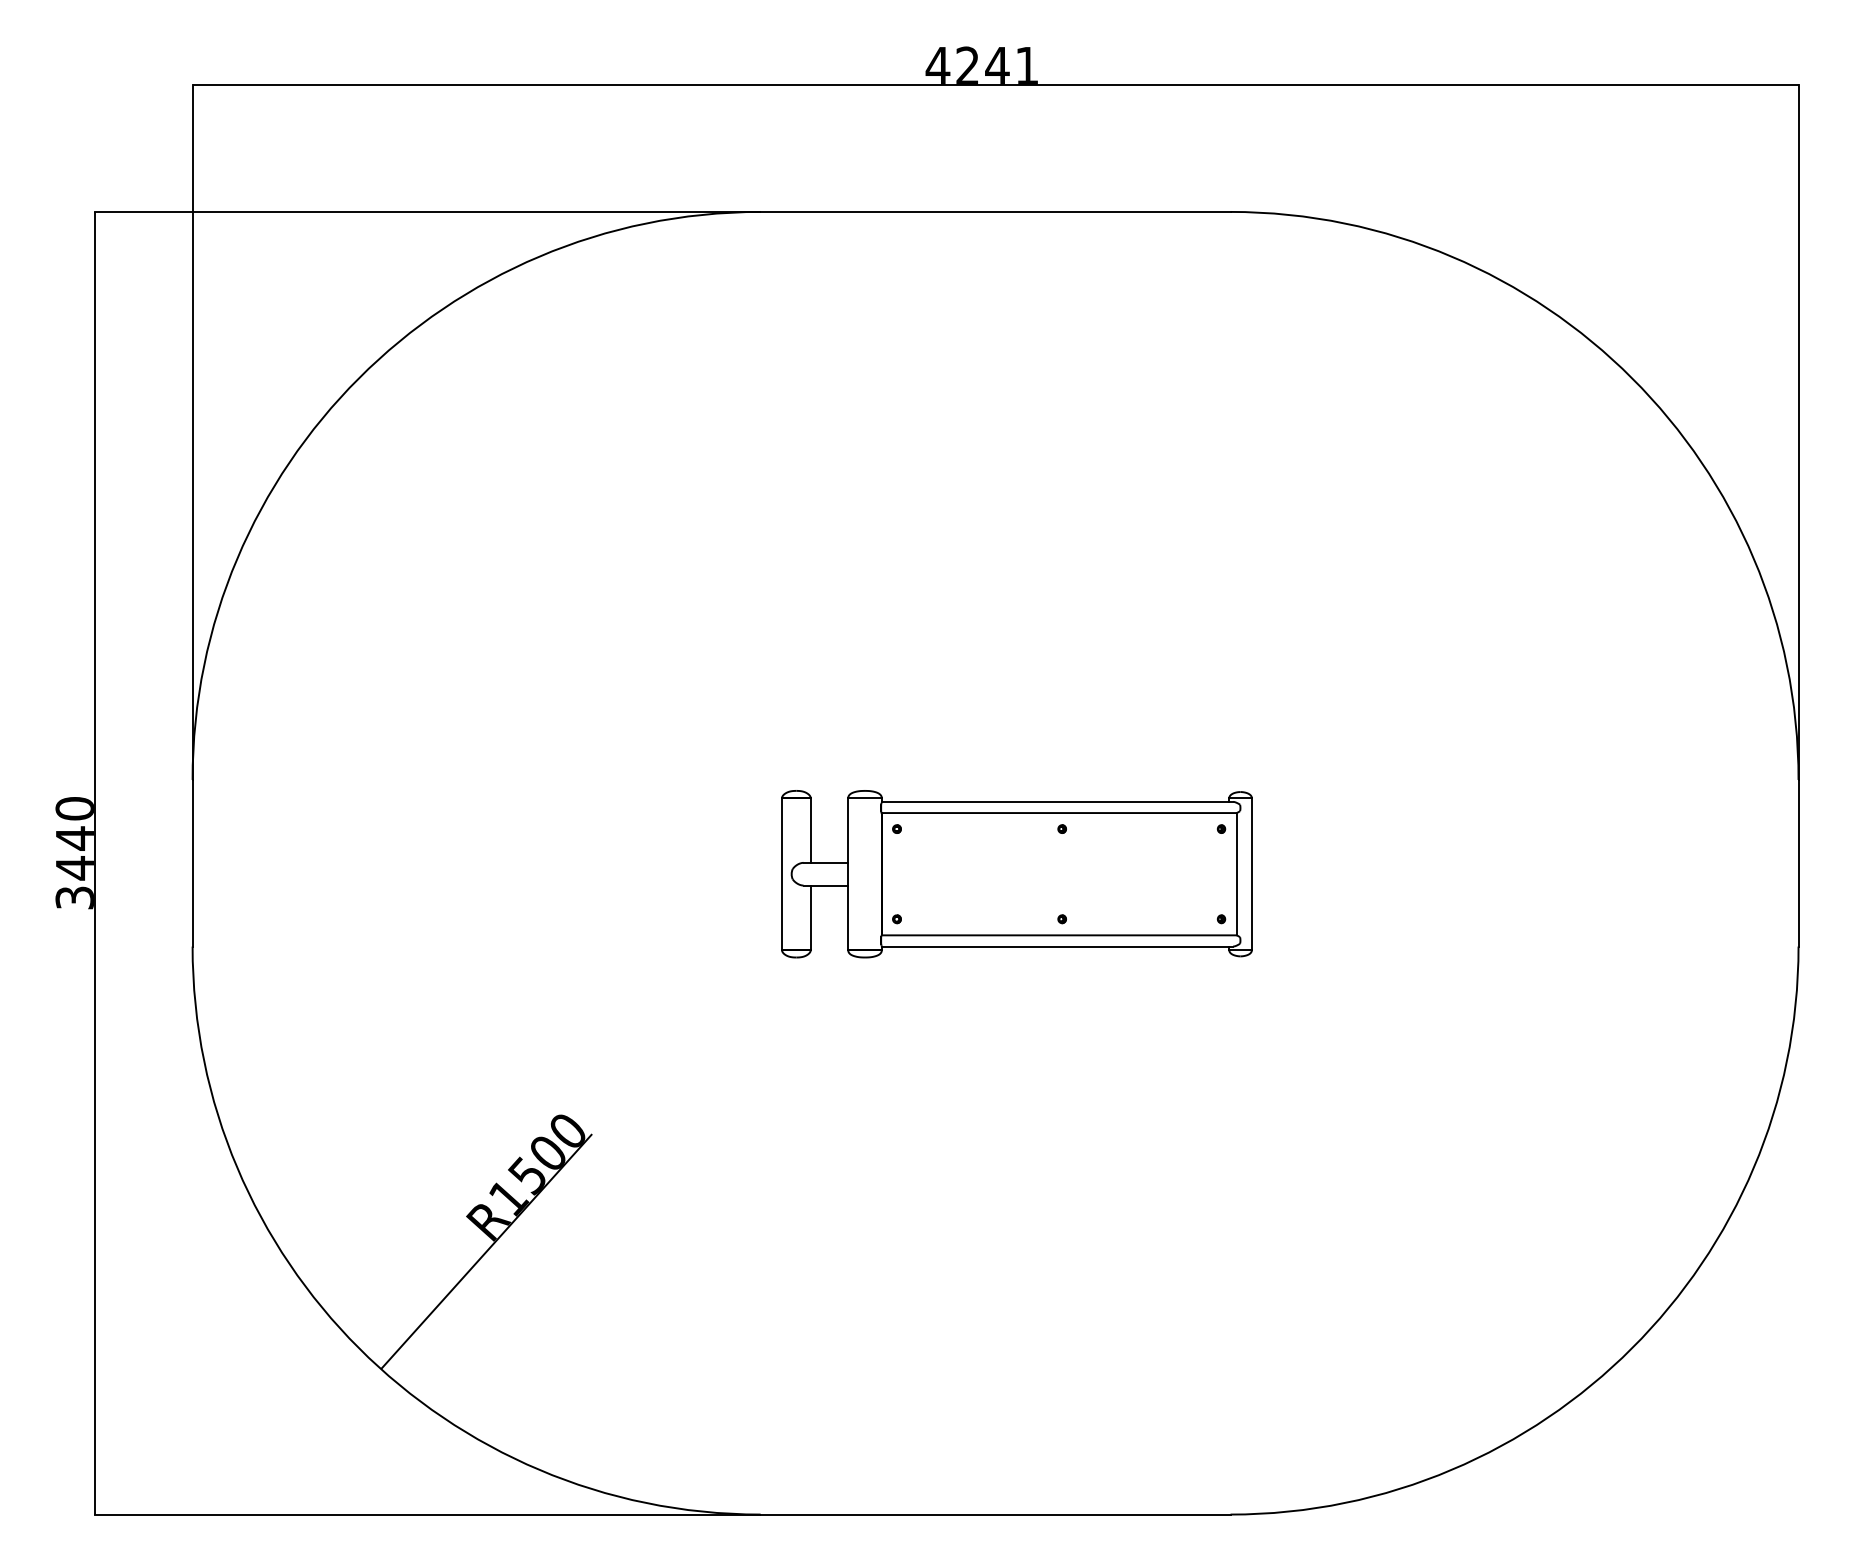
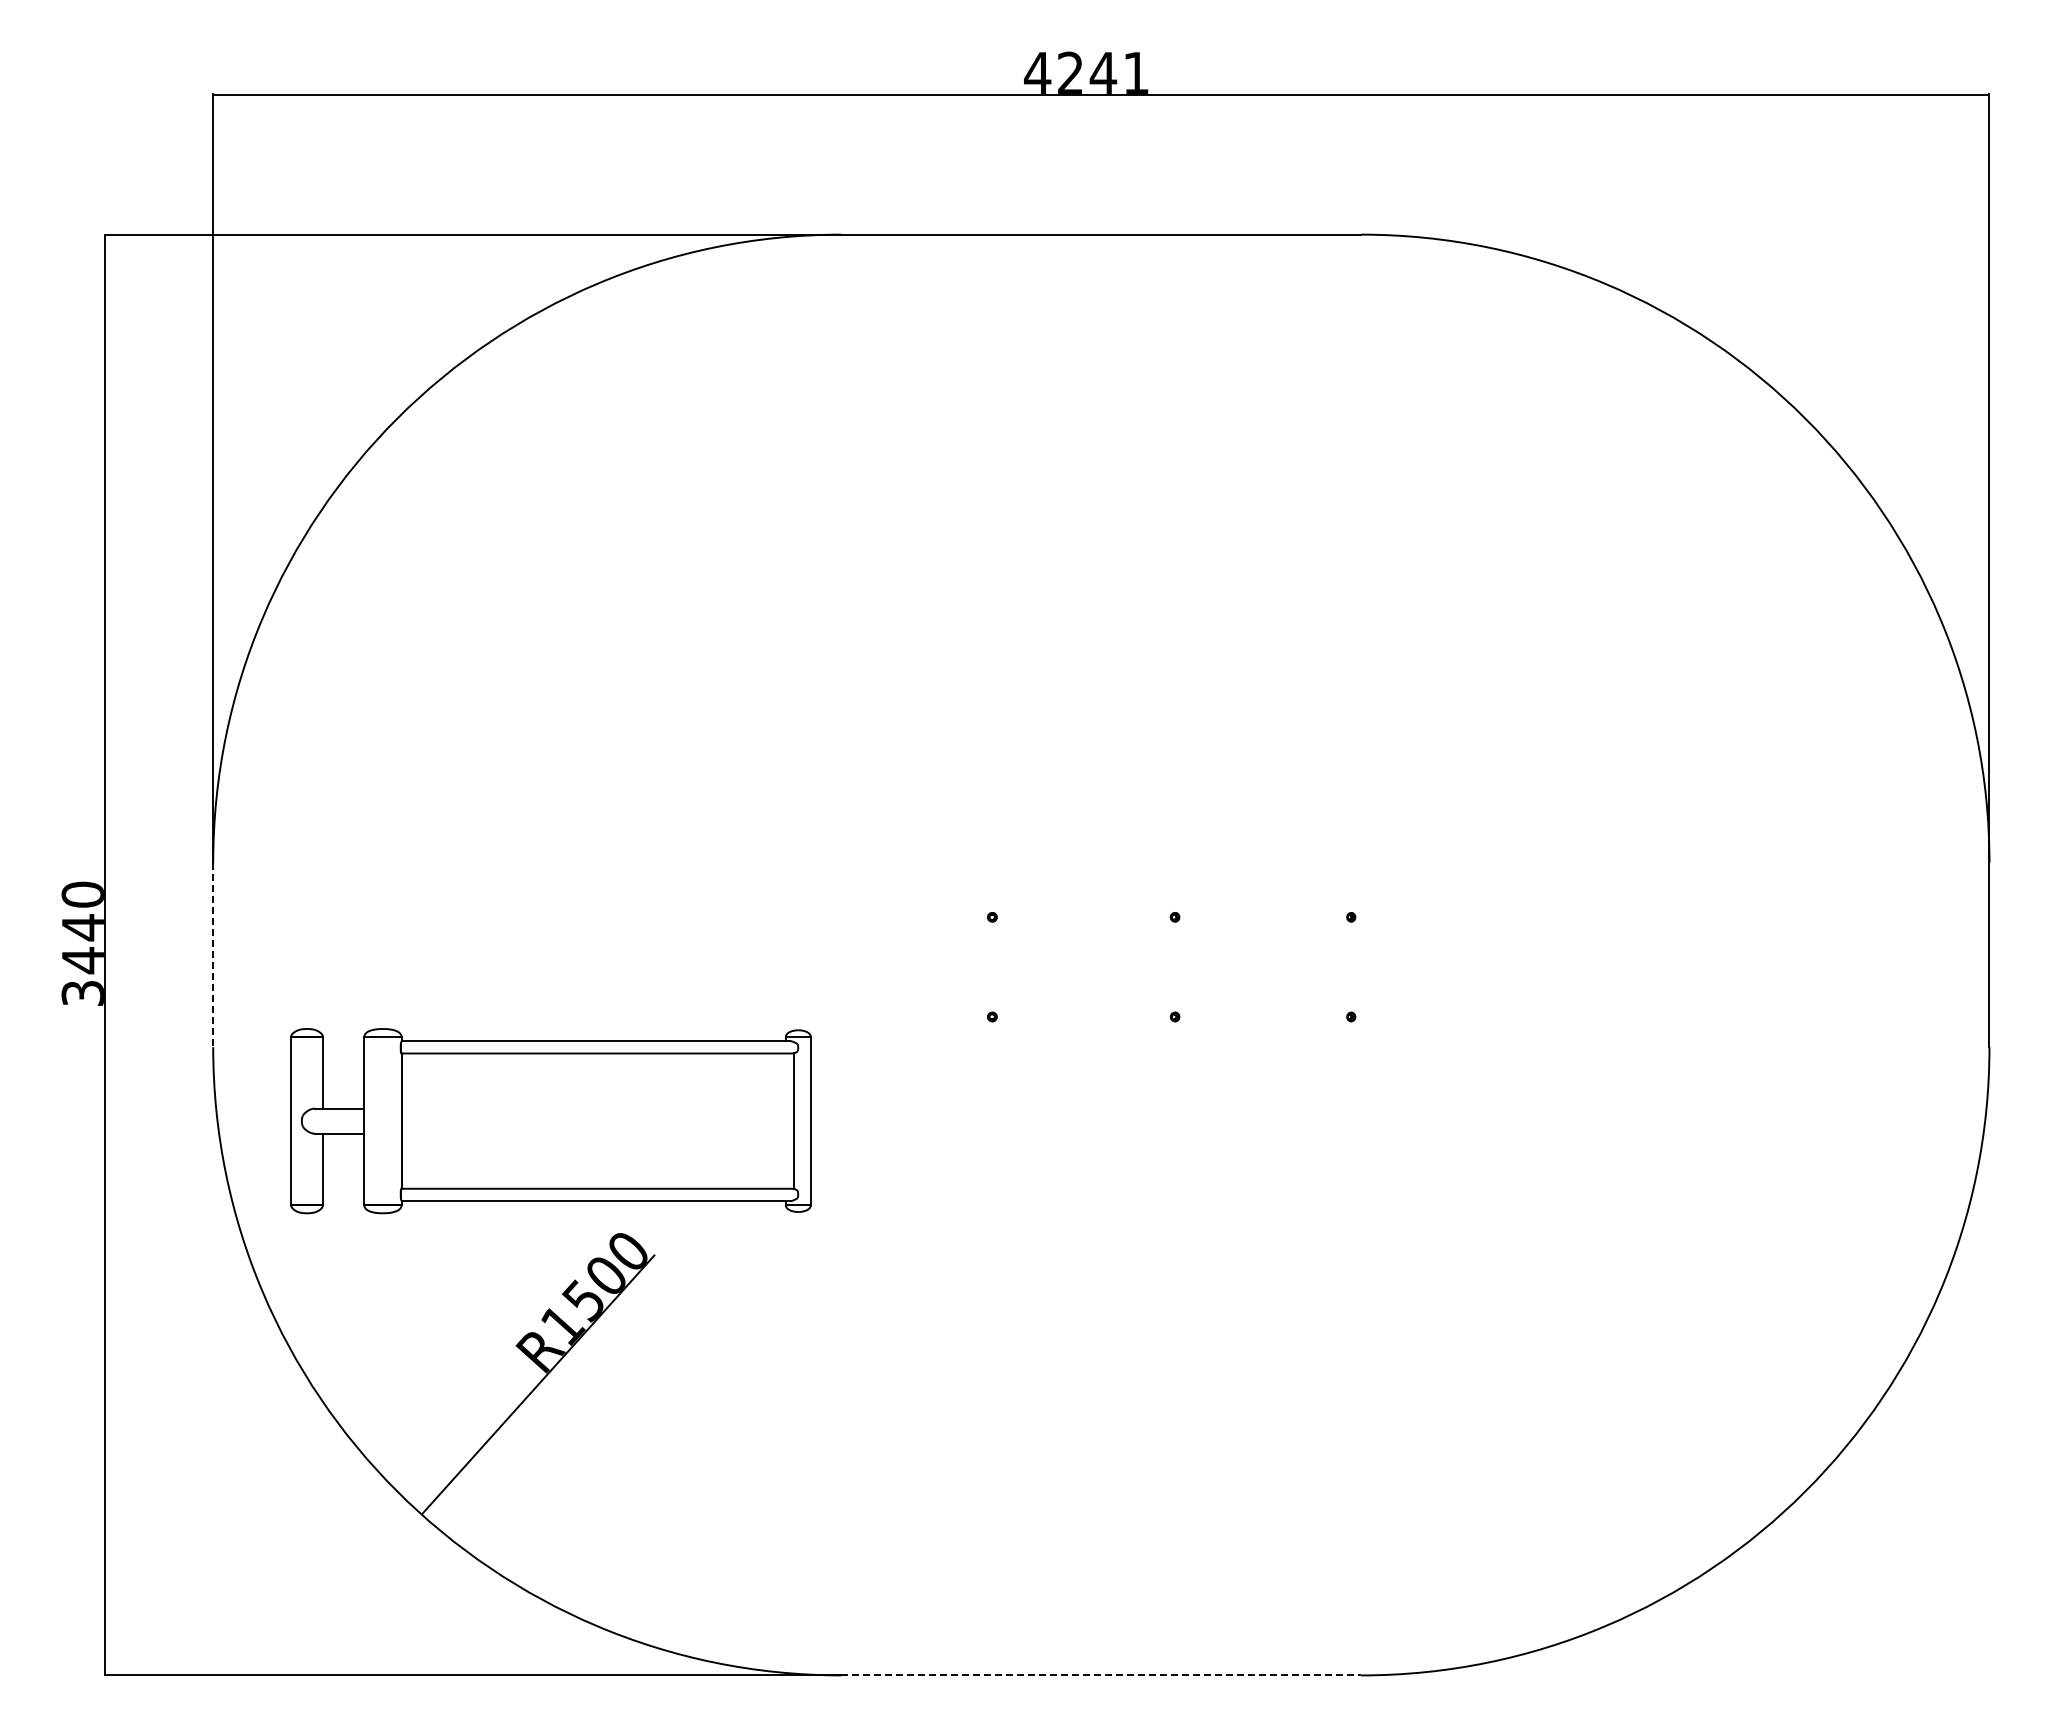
line: (192, 863) -> (213, 955), solid -> dashed
part: (1016, 874) -> (550, 1121), moved
line: (995, 1514) -> (1101, 1675), solid -> dashed

